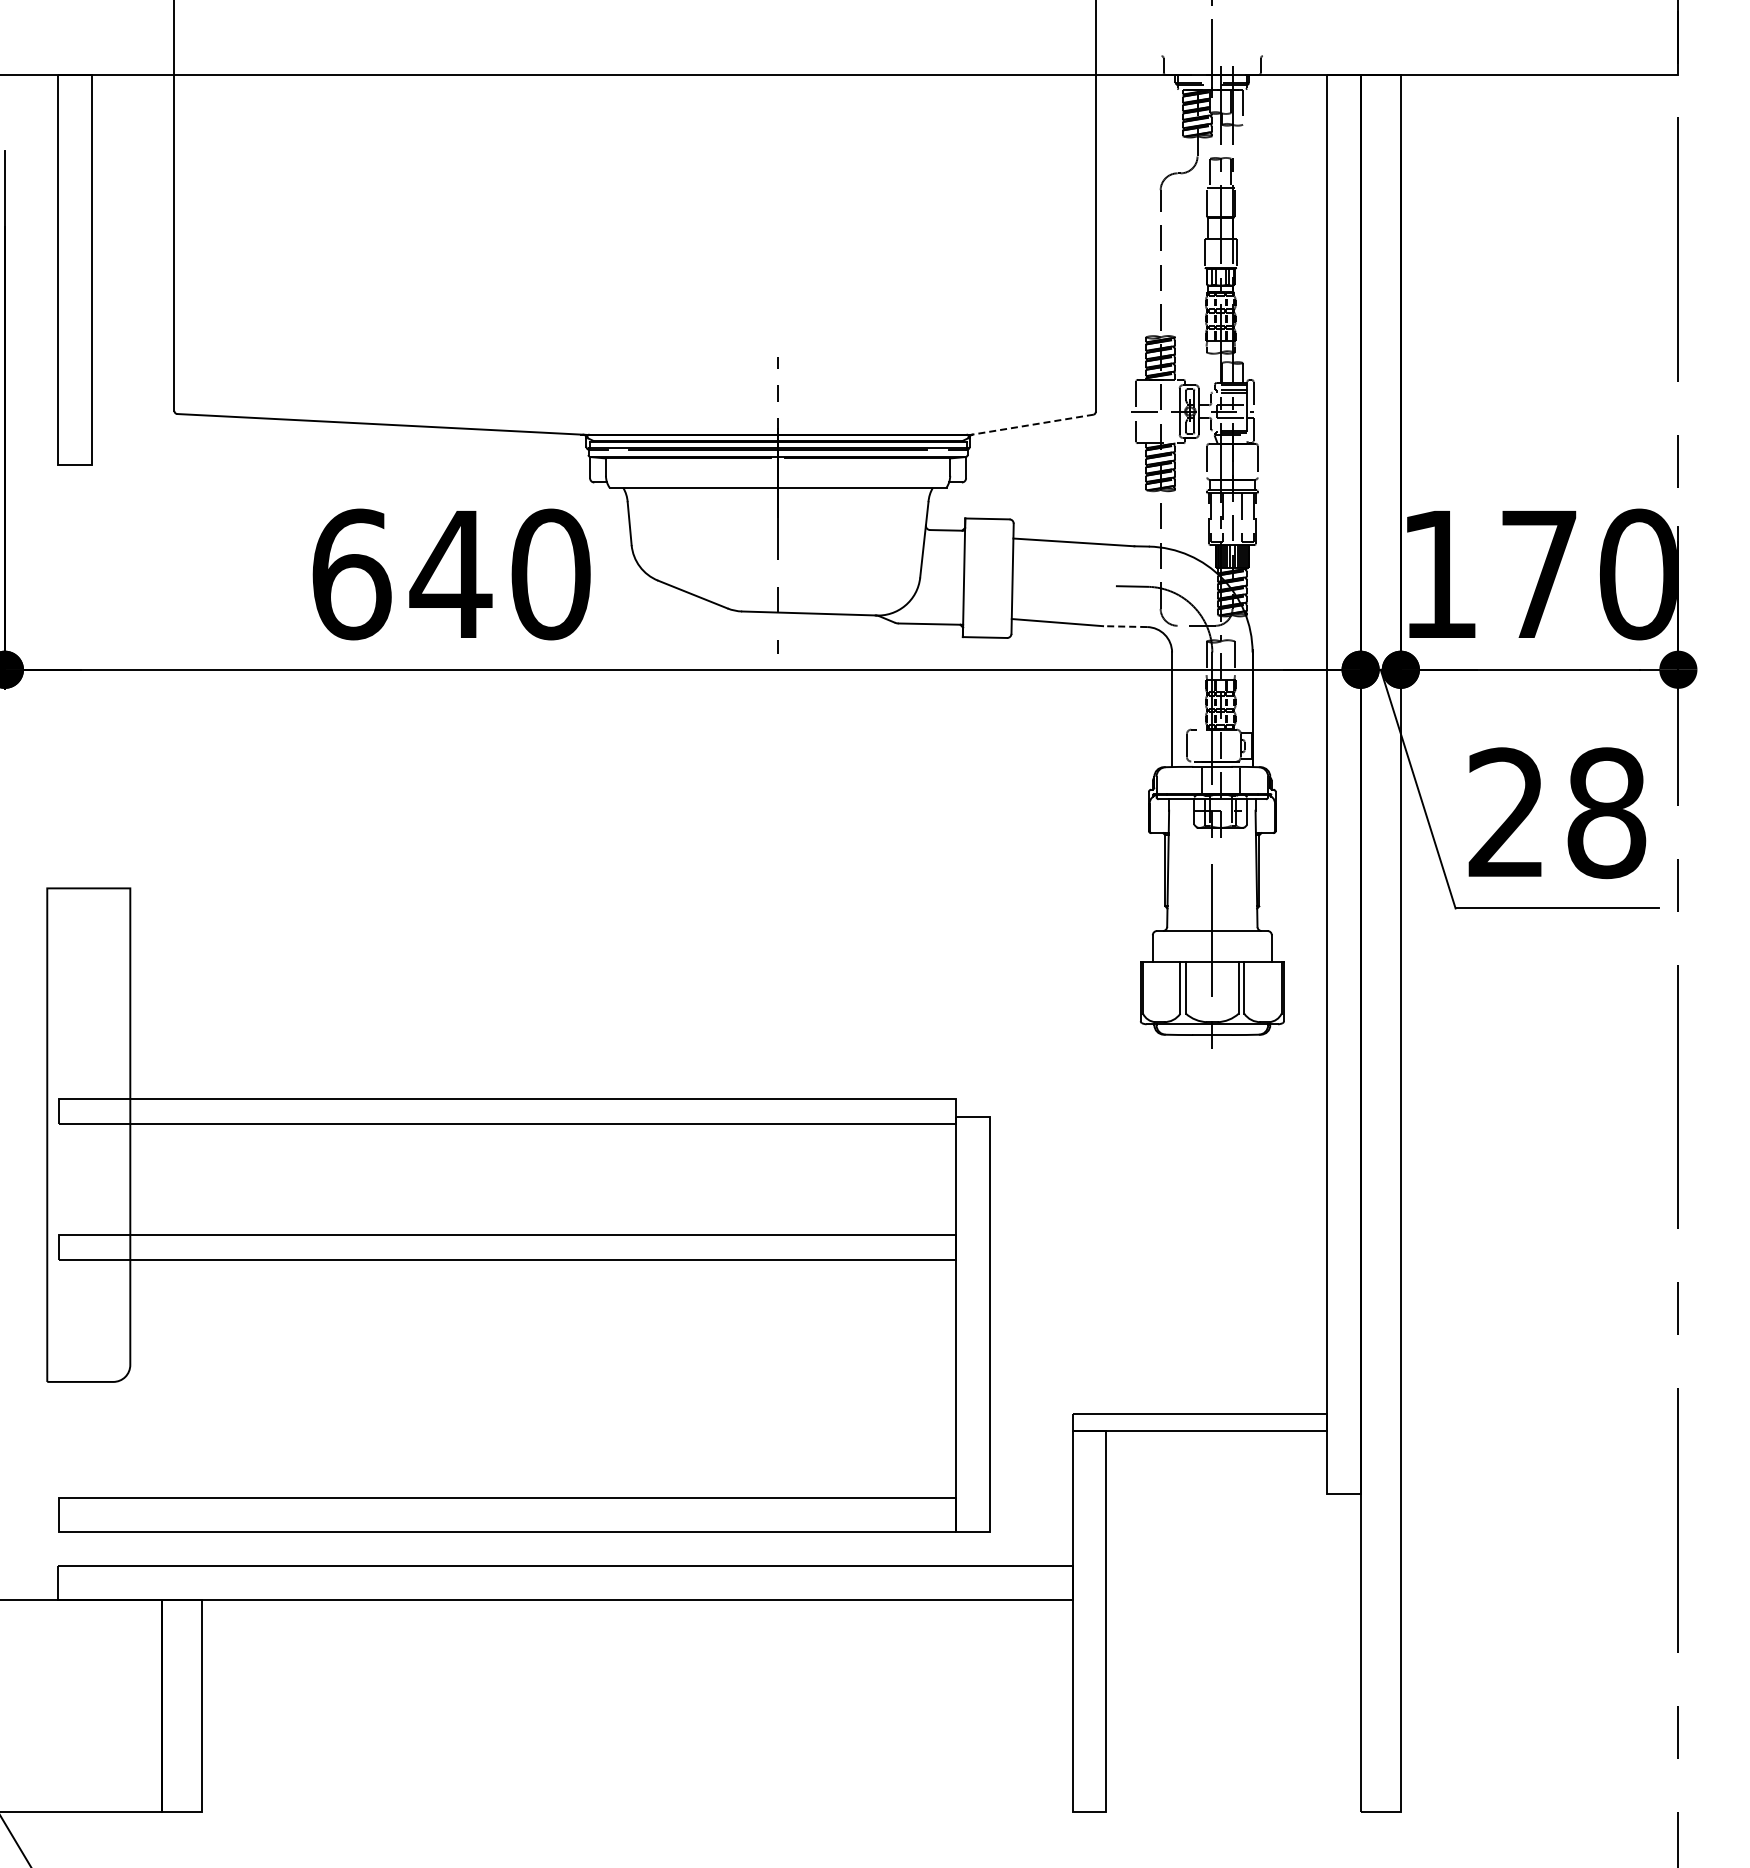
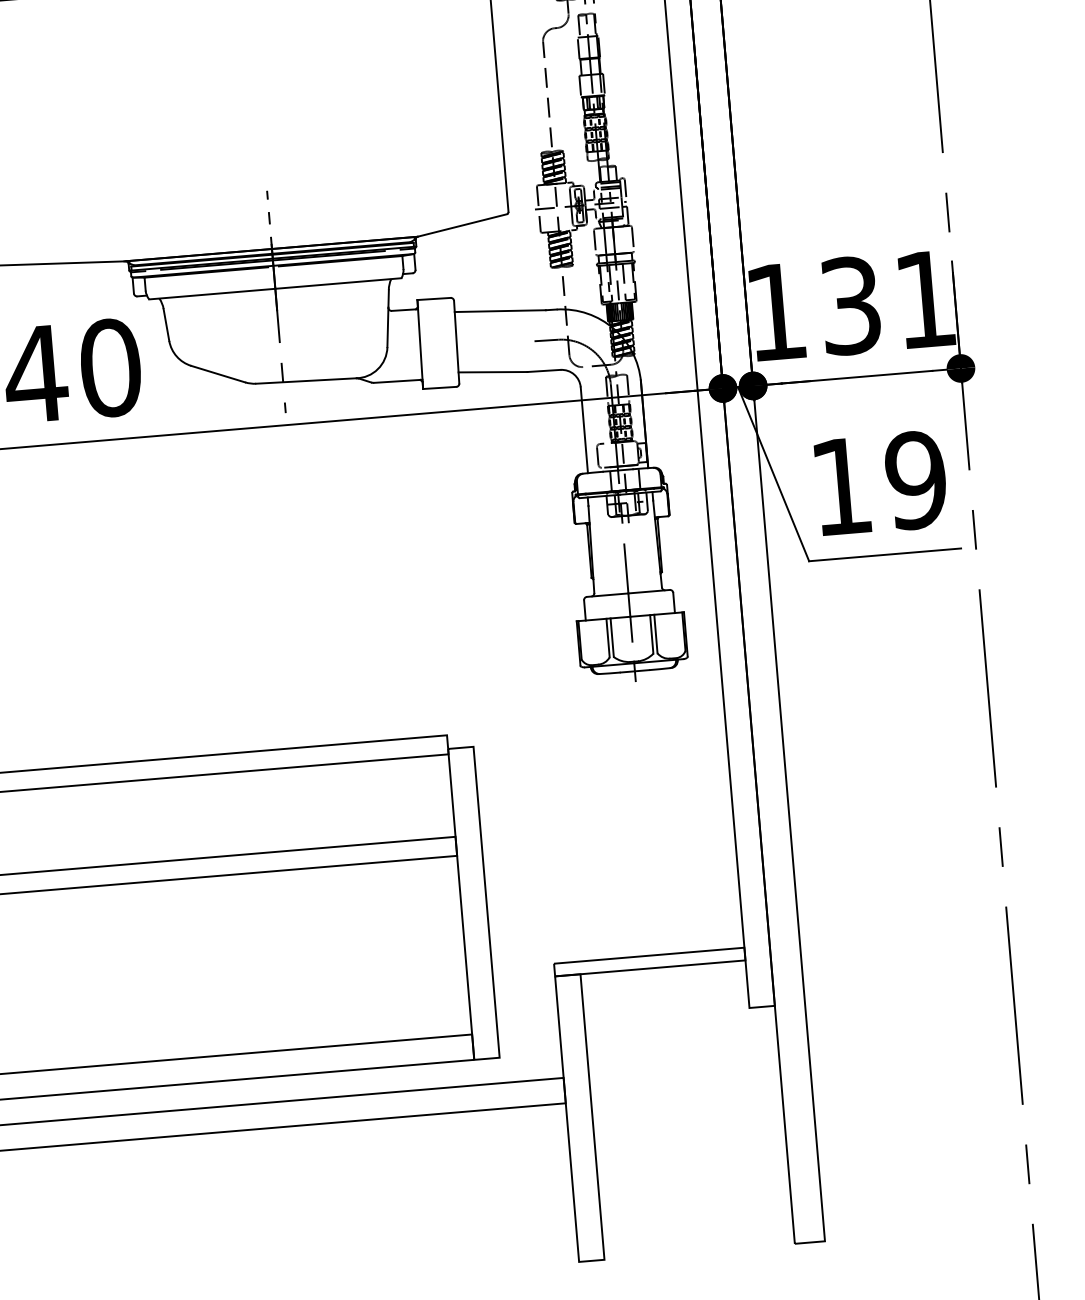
line: (1033, 424) -> (462, 225), dashed -> solid
text: (1588, 574) -> (887, 302), 170 -> 131
line: (1124, 626) -> (543, 370), dashed -> solid
text: (1557, 813) -> (879, 483), 28 -> 19

